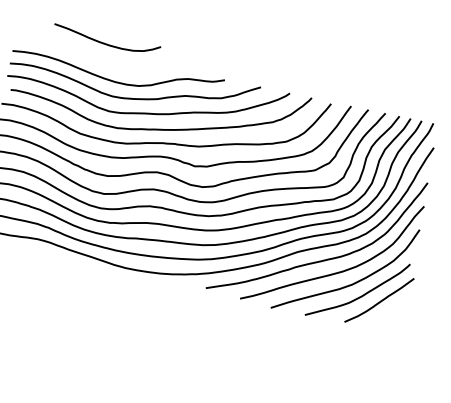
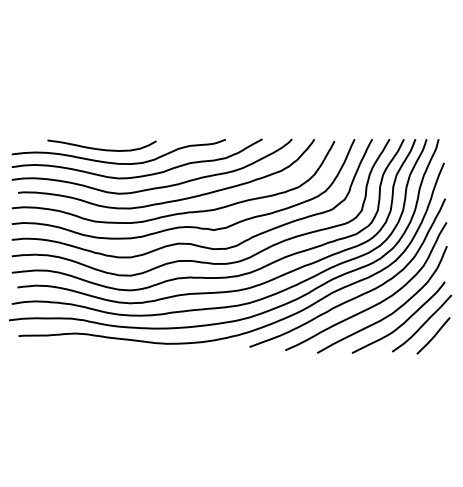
curve: (105, 42) -> (101, 148), moved
line: (388, 314) -> (433, 335), added

